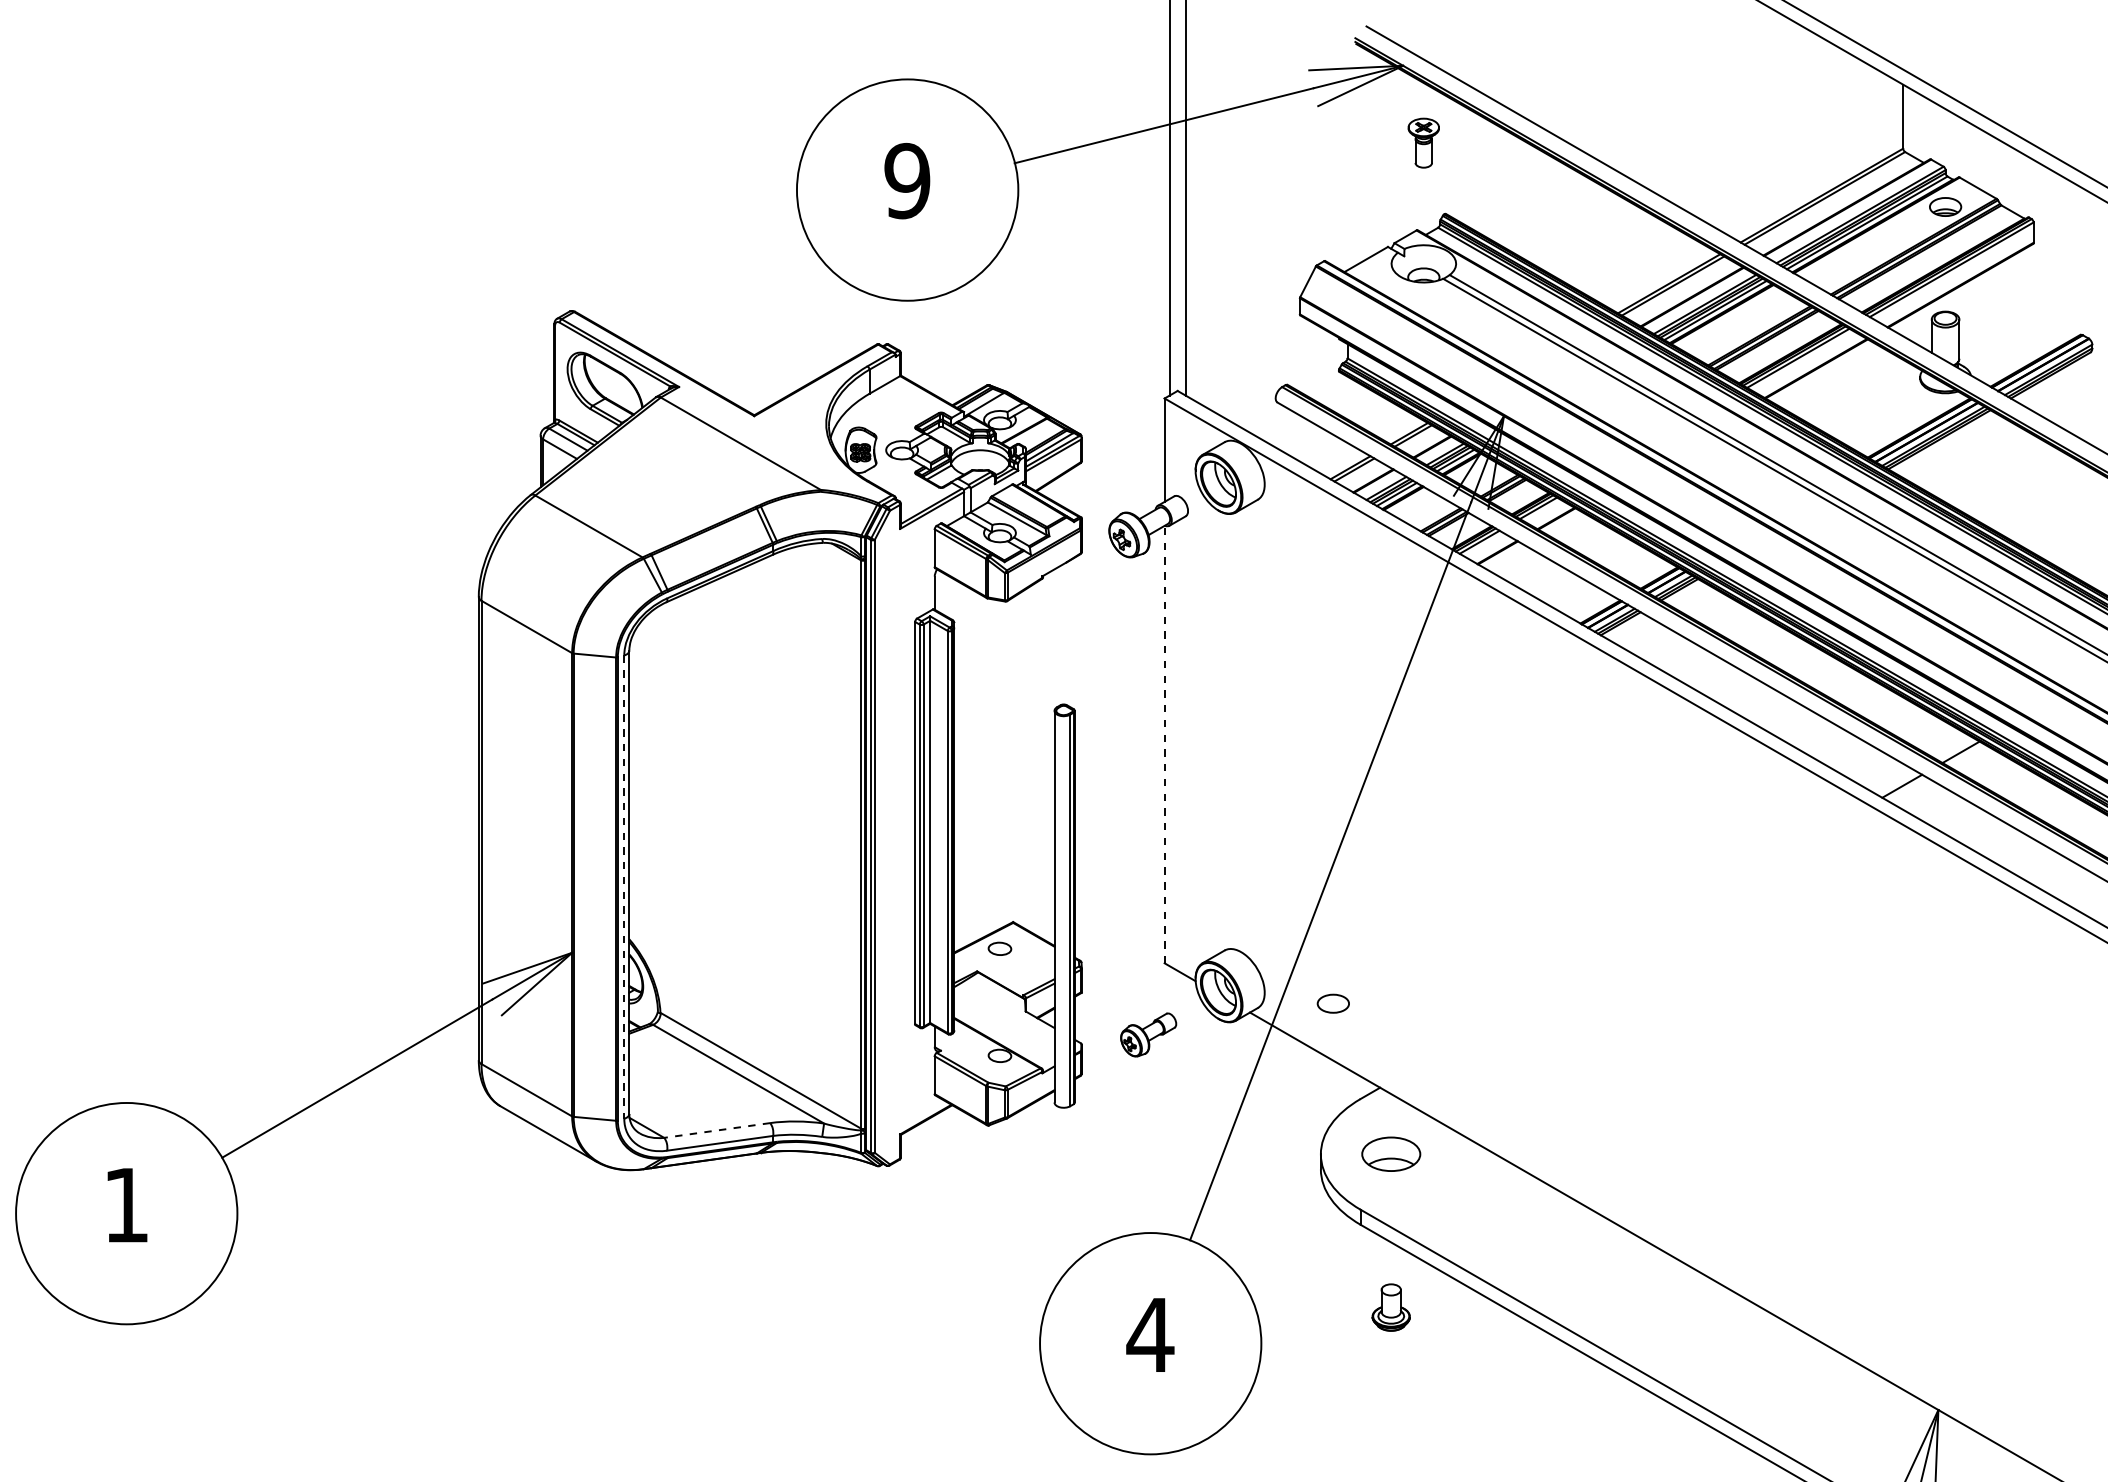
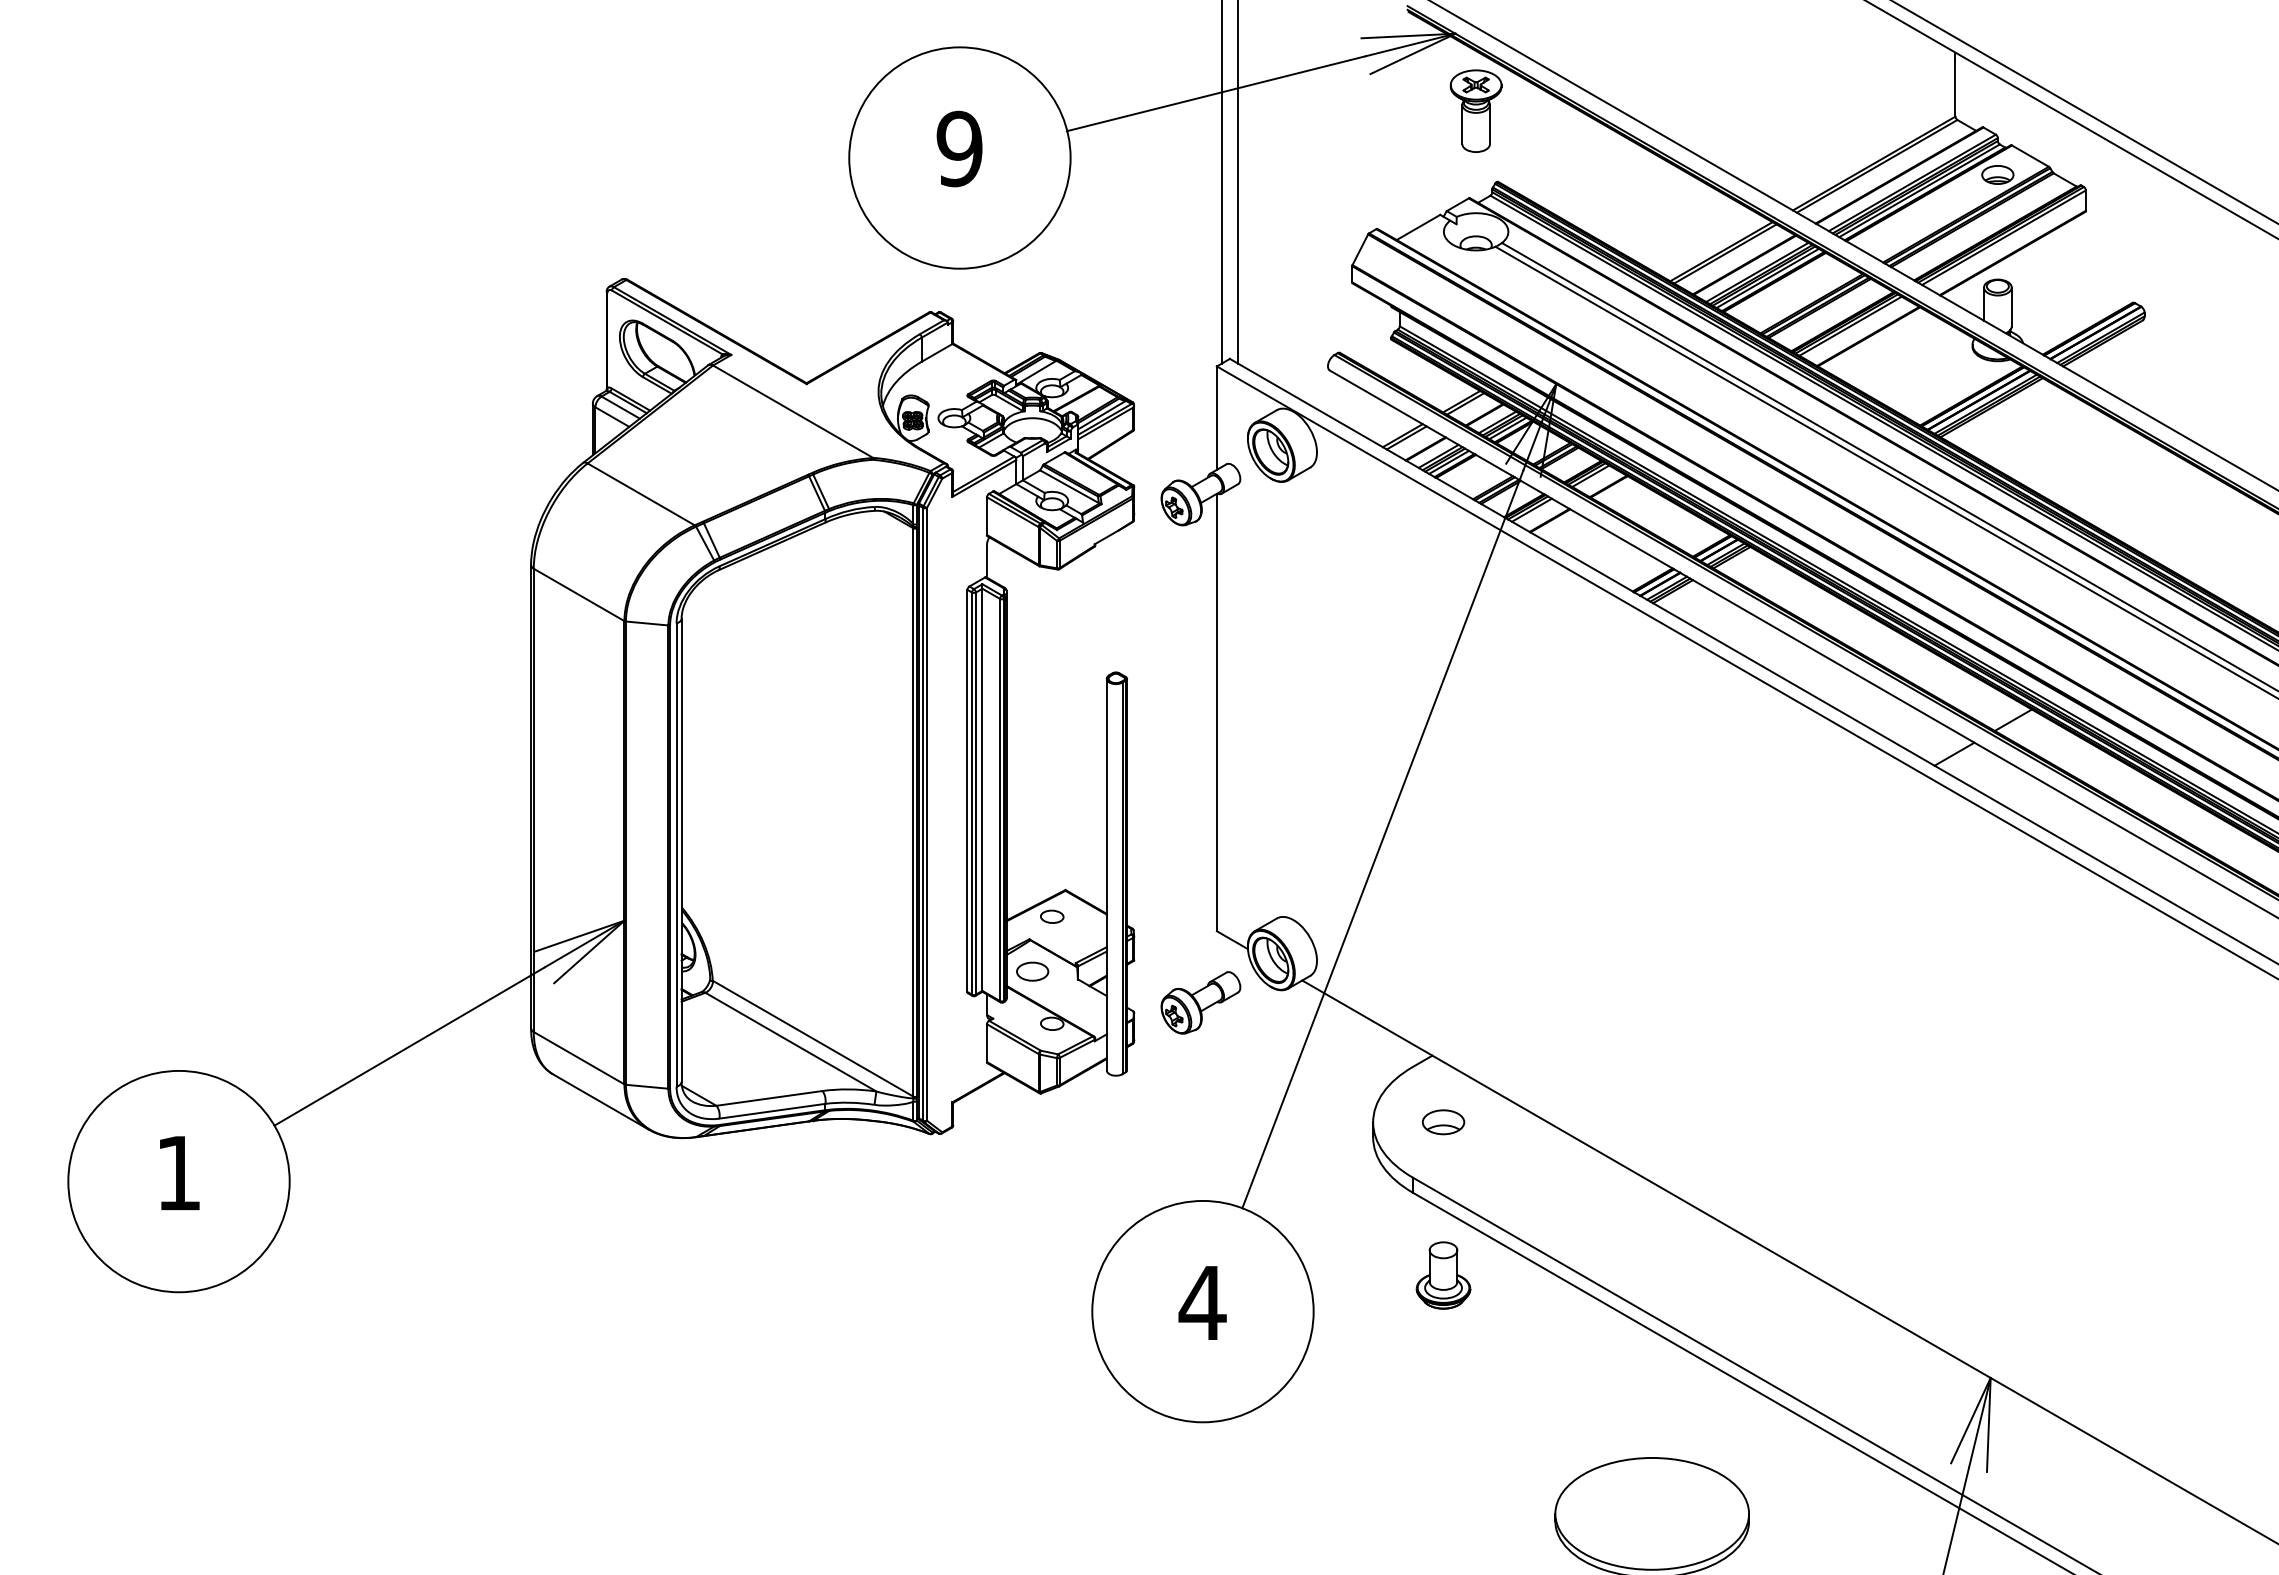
part: (1423, 142) -> (1475, 110), size x1.67
line: (1164, 744) -> (1216, 712), dashed -> solid
line: (624, 887) -> (676, 855), dashed -> solid
part: (1333, 1003) -> (1032, 971), moved
part: (1148, 1034) -> (1200, 1002), size x1.43
line: (716, 1130) -> (768, 1098), dashed -> solid
part: (1391, 1154) -> (1443, 1122), size x0.71
part: (1391, 1307) -> (1443, 1275), size x1.43

